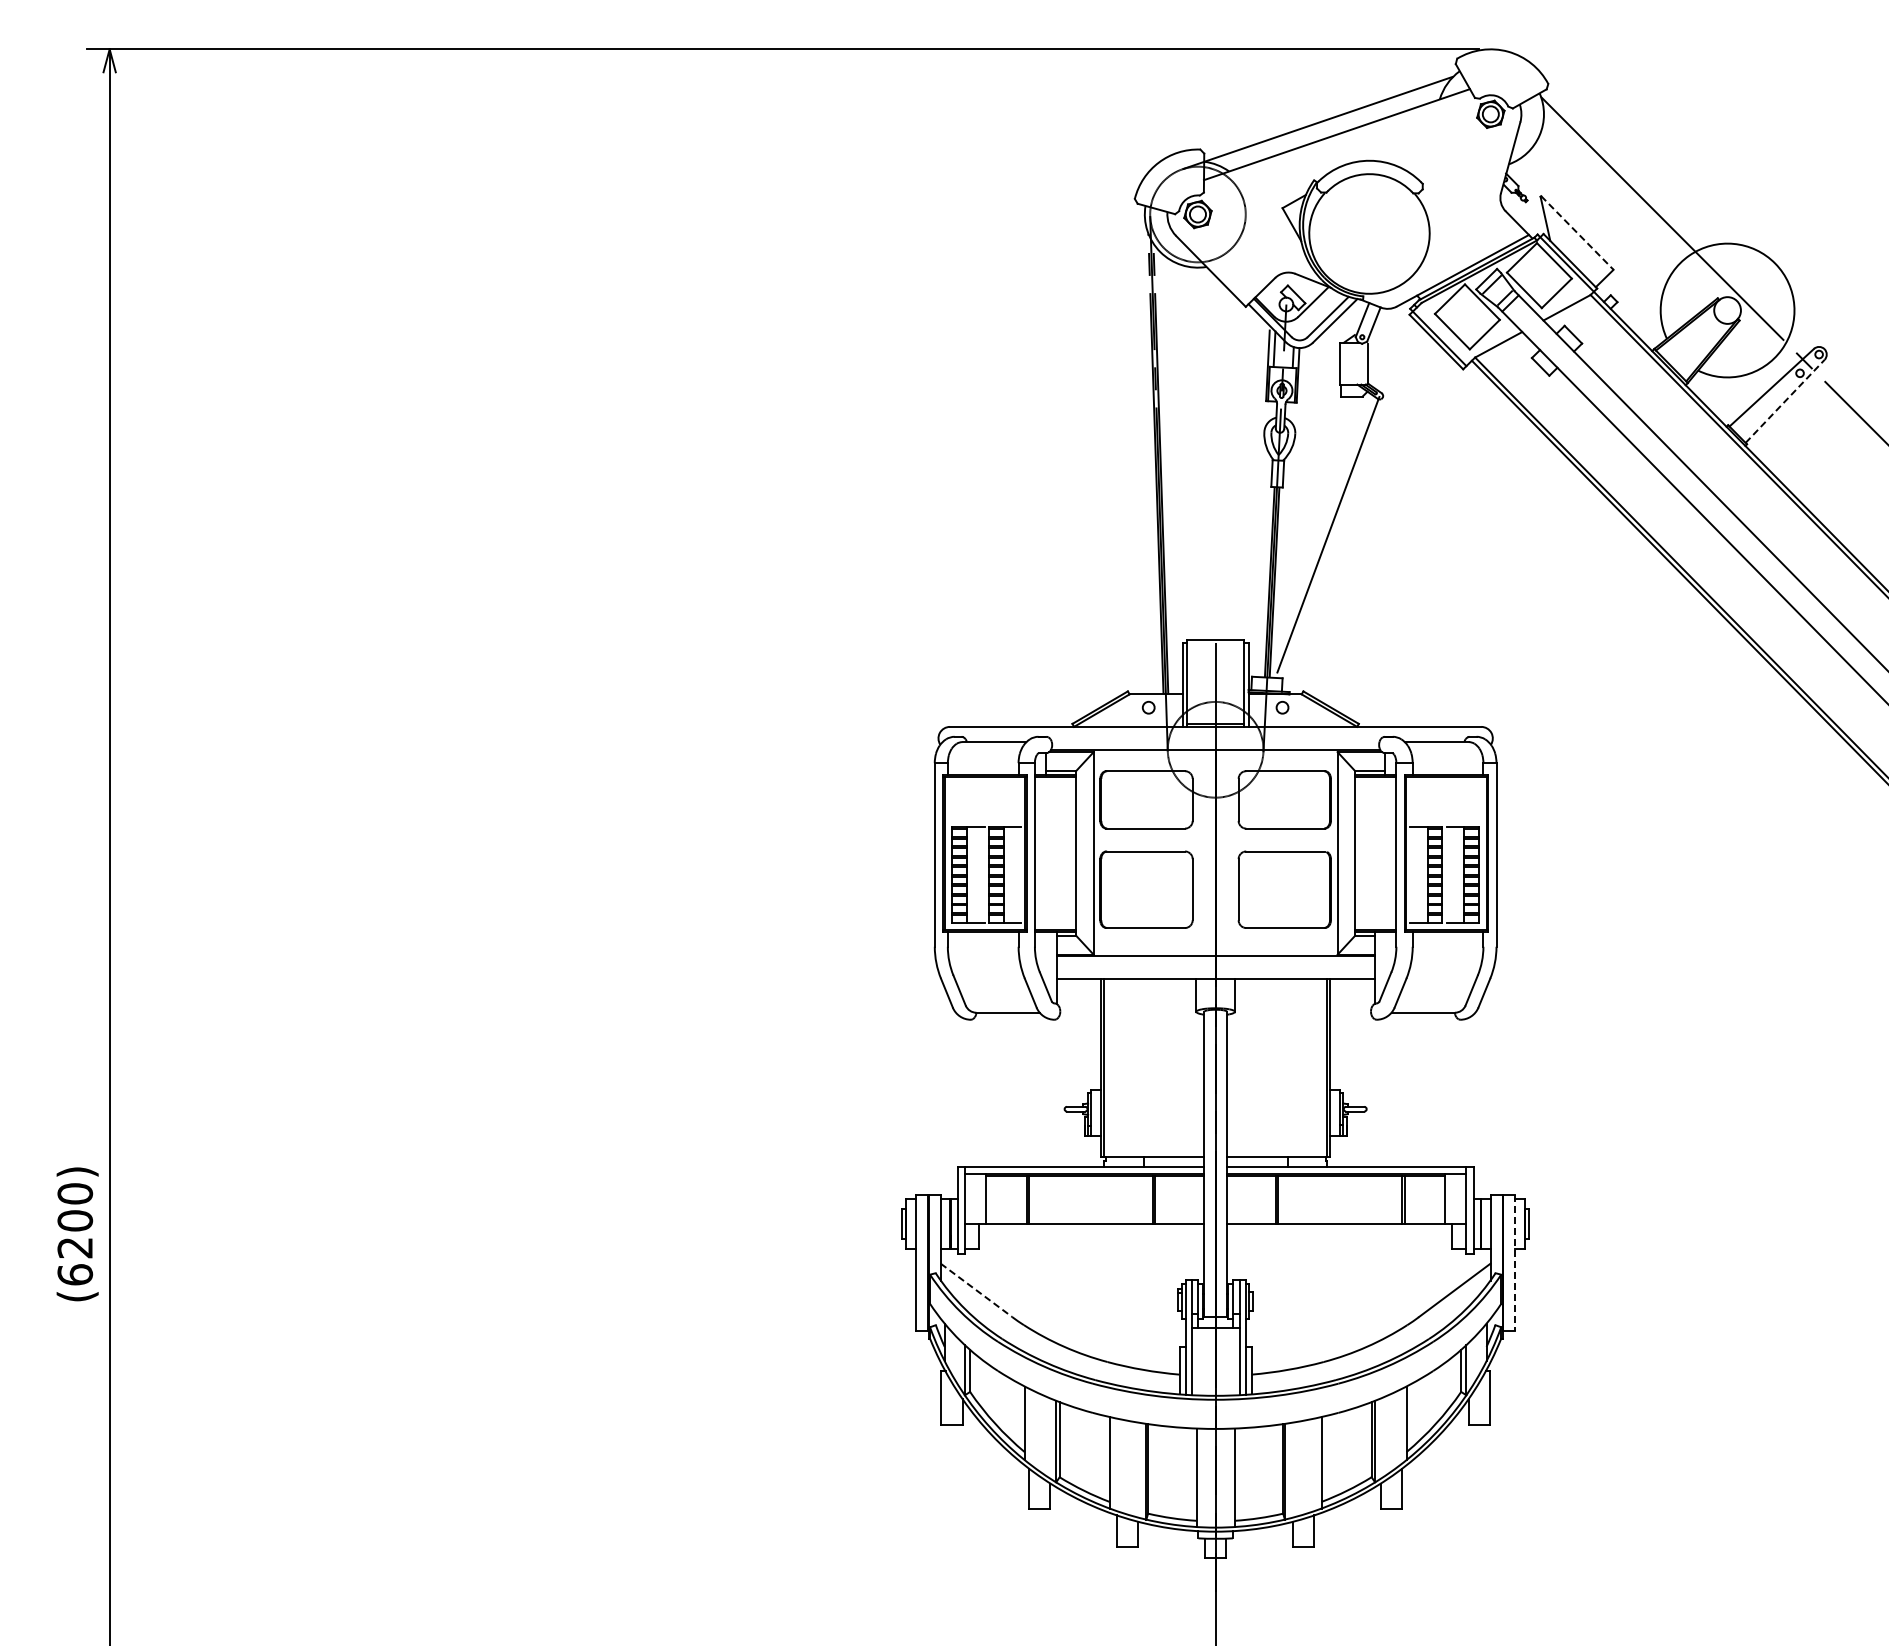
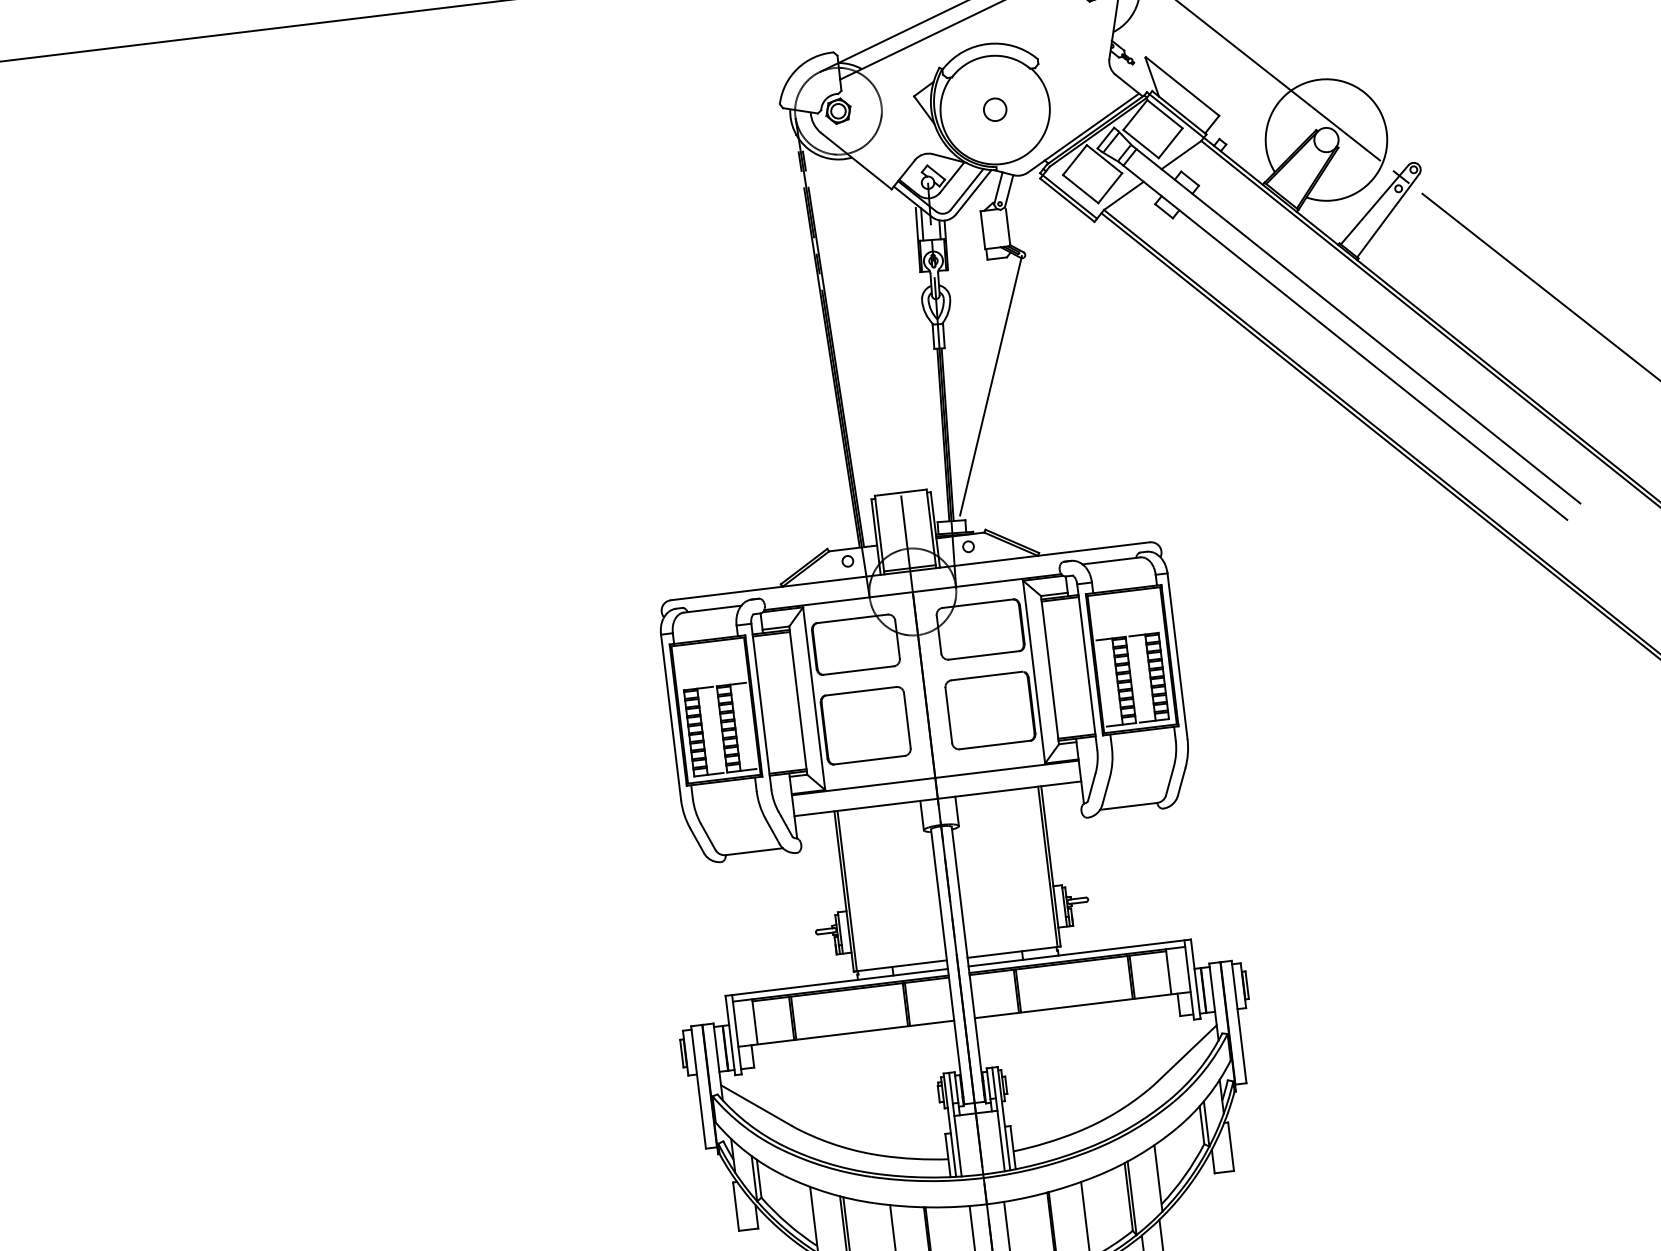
circle: (1369, 233) -> (995, 109), added
line: (1577, 233) -> (1182, 86), dashed -> solid
line: (1785, 401) -> (1388, 215), dashed -> solid
line: (1515, 1263) -> (1239, 1022), dashed -> solid
line: (976, 1290) -> (756, 1105), dashed -> solid

